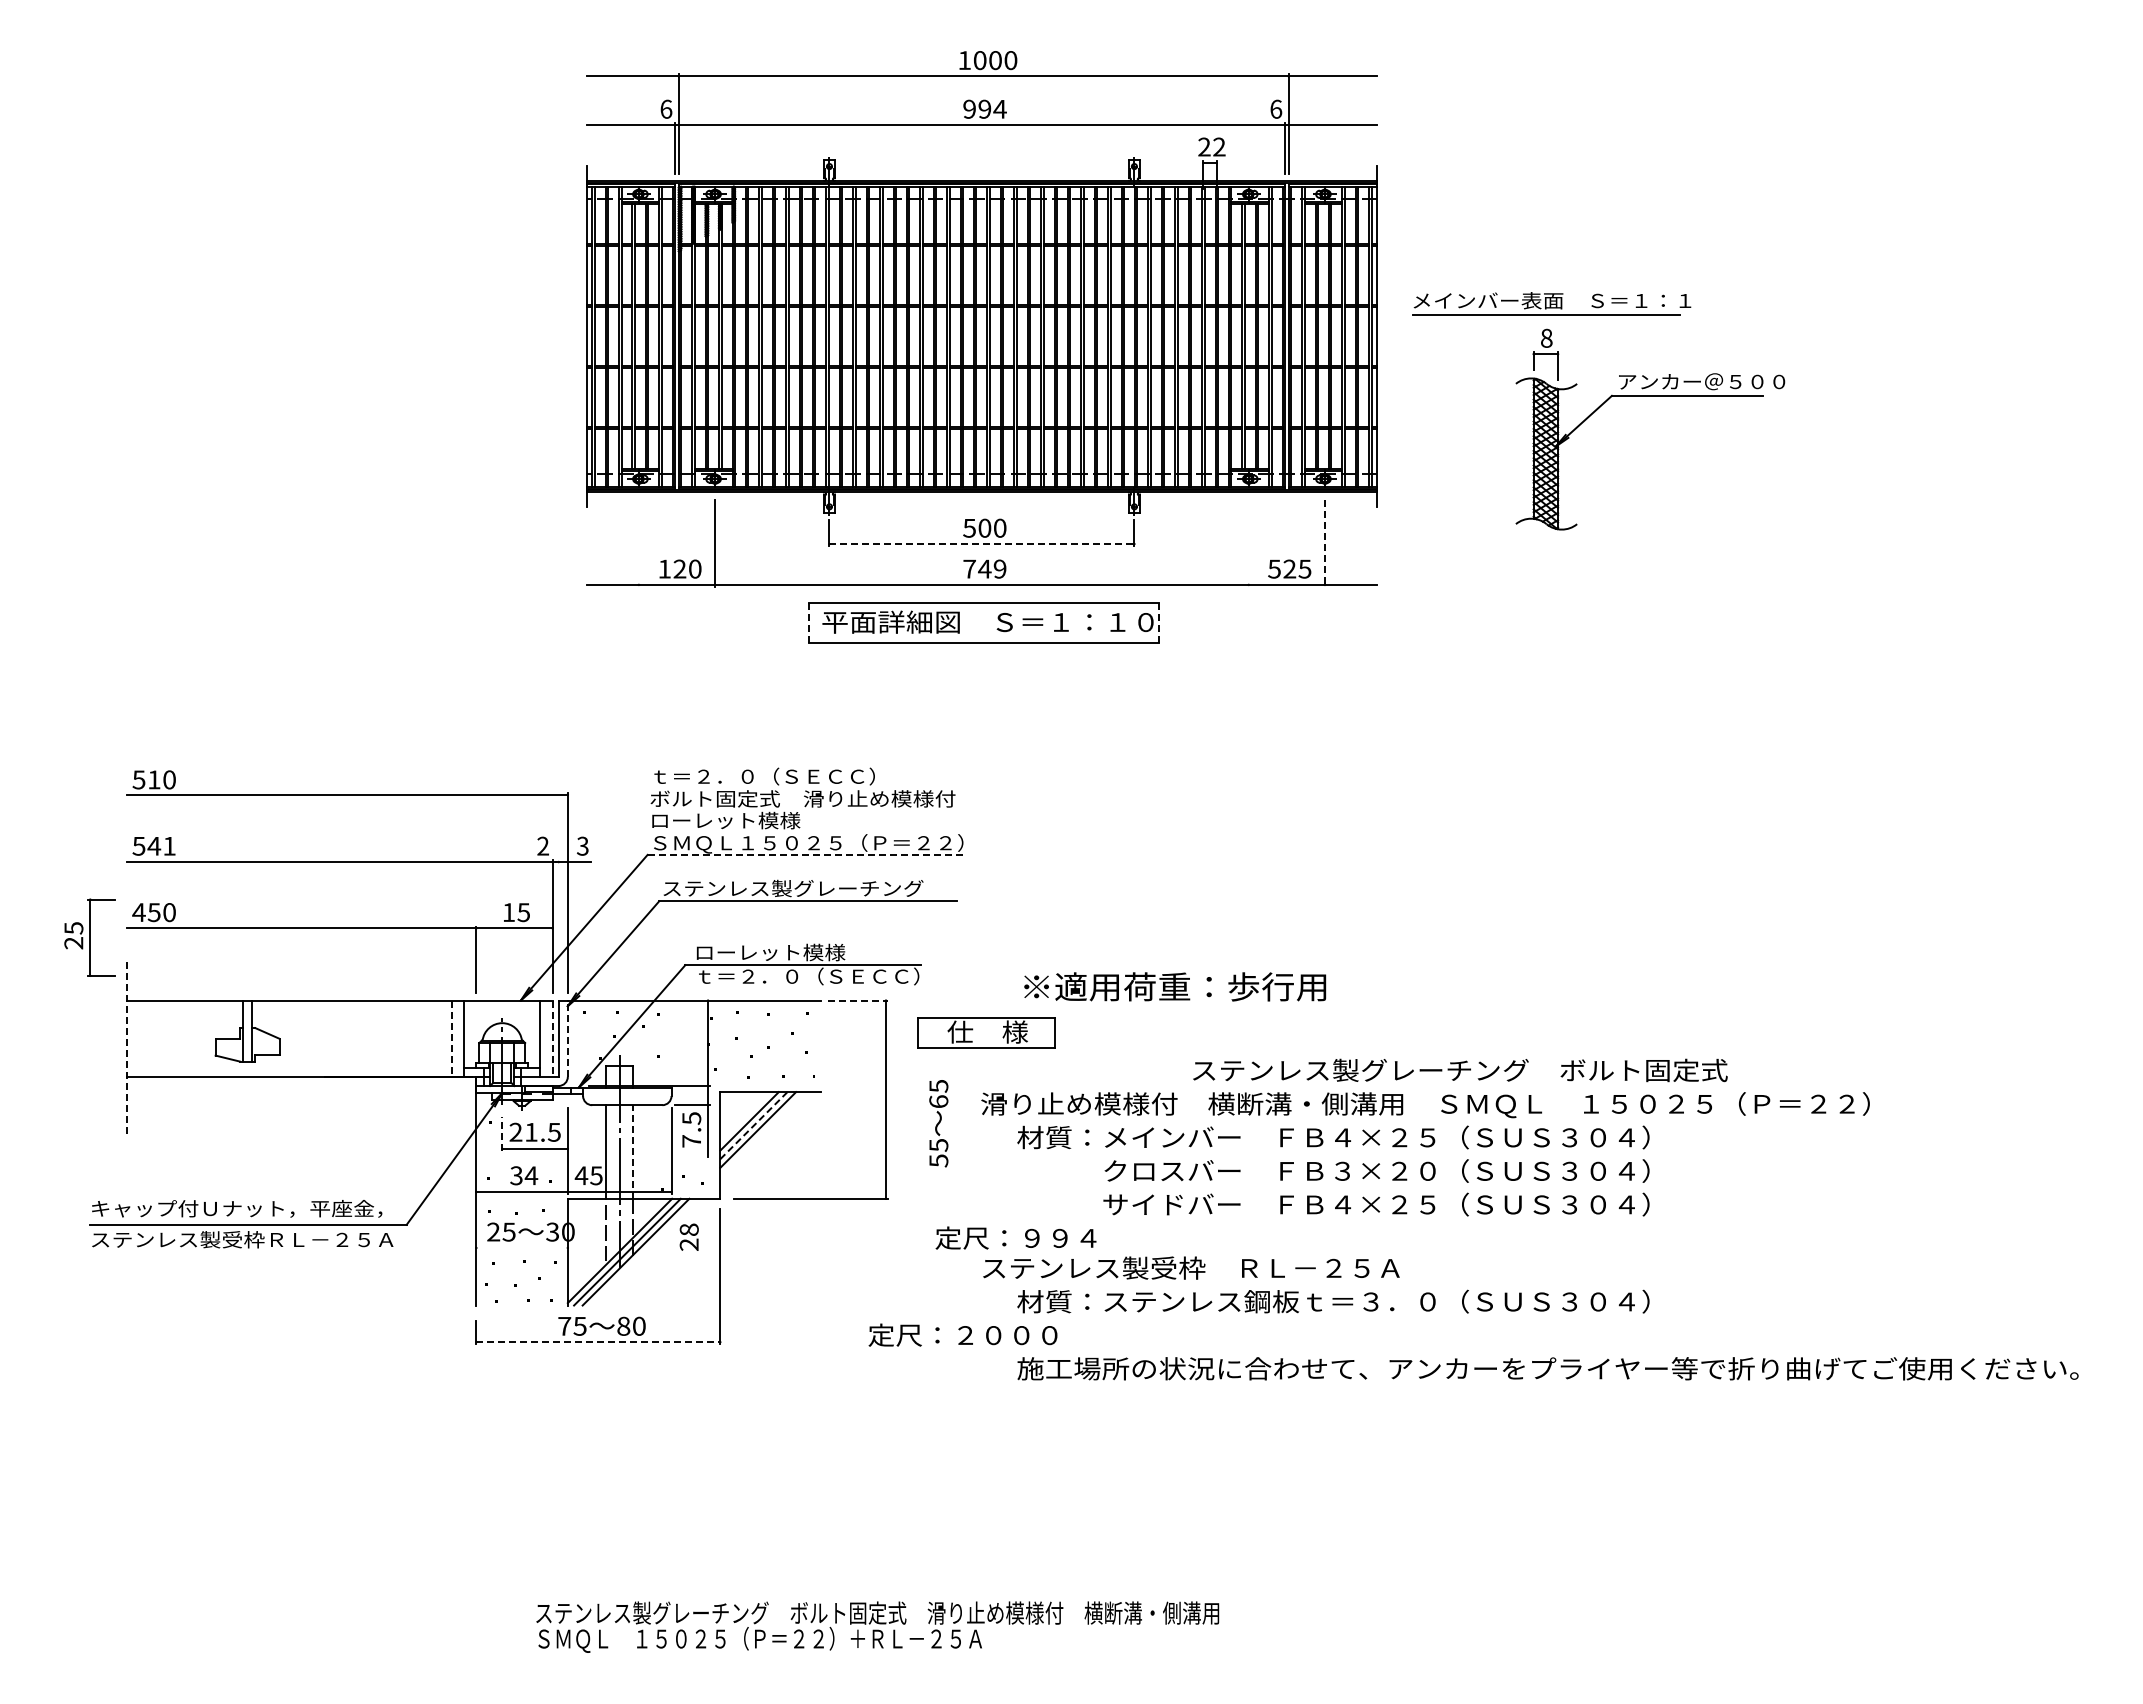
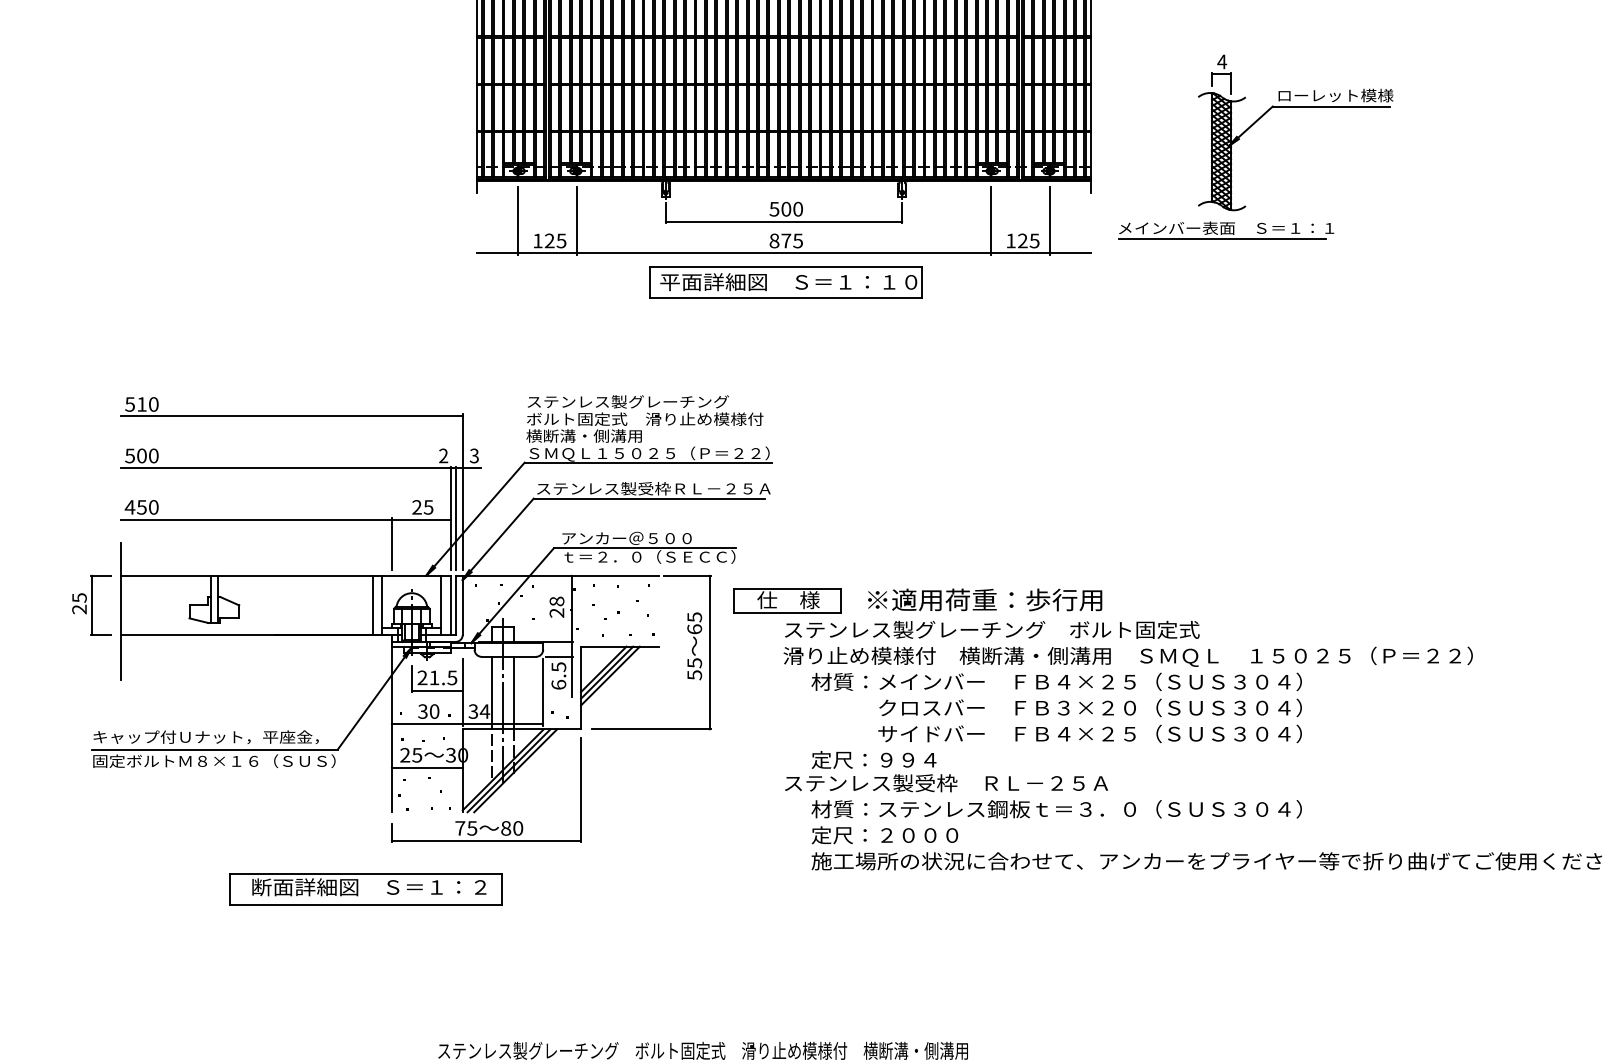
part: (1551, 303) -> (1225, 230), moved
text: (1546, 337) -> (1222, 61), 8 -> 4
text: (1702, 381) -> (1343, 95), アンカー＠５００ -> ローレット模様
line: (638, 542) -> (517, 220), added
line: (1248, 542) -> (990, 220), added
line: (1324, 543) -> (1049, 221), dashed -> solid
line: (982, 544) -> (784, 221), dashed -> solid
text: (694, 568) -> (561, 240), 120 -> 125
text: (984, 568) -> (786, 240), 749 -> 875
text: (1274, 568) -> (1010, 240), 525 -> 125
line: (808, 623) -> (649, 283), dashed -> solid
line: (1159, 623) -> (921, 283), dashed -> solid
text: (780, 776) -> (627, 401), ｔ＝２．０（ＳＥＣＣ） -> ステンレス製グレーチング
text: (724, 820) -> (584, 435), ローレット模様 -> 横断溝・側溝用
text: (161, 845) -> (147, 455), 541 -> 500
line: (807, 854) -> (648, 462), dashed -> solid
text: (879, 888) -> (704, 488), ステンレス製グレーチング -> ステンレス製受枠ＲＬ－２５Ａ
text: (508, 912) -> (416, 507), 15 -> 25
line: (558, 926) -> (455, 518), added
part: (89, 937) -> (91, 605), moved
text: (779, 952) -> (626, 538), ローレット模様 -> アンカー＠５００
text: (1175, 986) -> (985, 599), moved
line: (858, 1000) -> (688, 575), dashed -> solid
line: (567, 1038) -> (462, 605), dashed -> solid
line: (451, 1039) -> (372, 605), dashed -> solid
line: (552, 1039) -> (450, 605), dashed -> solid
line: (127, 1046) -> (121, 611), dashed -> solid
text: (1460, 1070) -> (992, 629), moved
text: (938, 1123) -> (694, 646), moved
line: (753, 1125) -> (606, 672), dashed -> solid
line: (502, 1133) -> (412, 678), dashed -> solid
text: (691, 1140) -> (558, 684), 7.5 -> 6.5
line: (633, 1152) -> (513, 693), dashed -> solid
text: (531, 1175) -> (434, 711), 34 -> 30
text: (588, 1175) -> (478, 711), 45 -> 34
text: (688, 1236) -> (556, 606), moved
text: (1015, 1237) -> (873, 759), moved
text: (247, 1239) -> (214, 761), ステンレス製受枠ＲＬ－２５Ａ -> 固定ボルトＭ８×１６（ＳＵＳ）
line: (521, 1247) -> (426, 767), added
text: (962, 1334) -> (884, 834), moved
line: (598, 1342) -> (486, 840), dashed -> solid
part: (442, 1404) -> (365, 889), added

